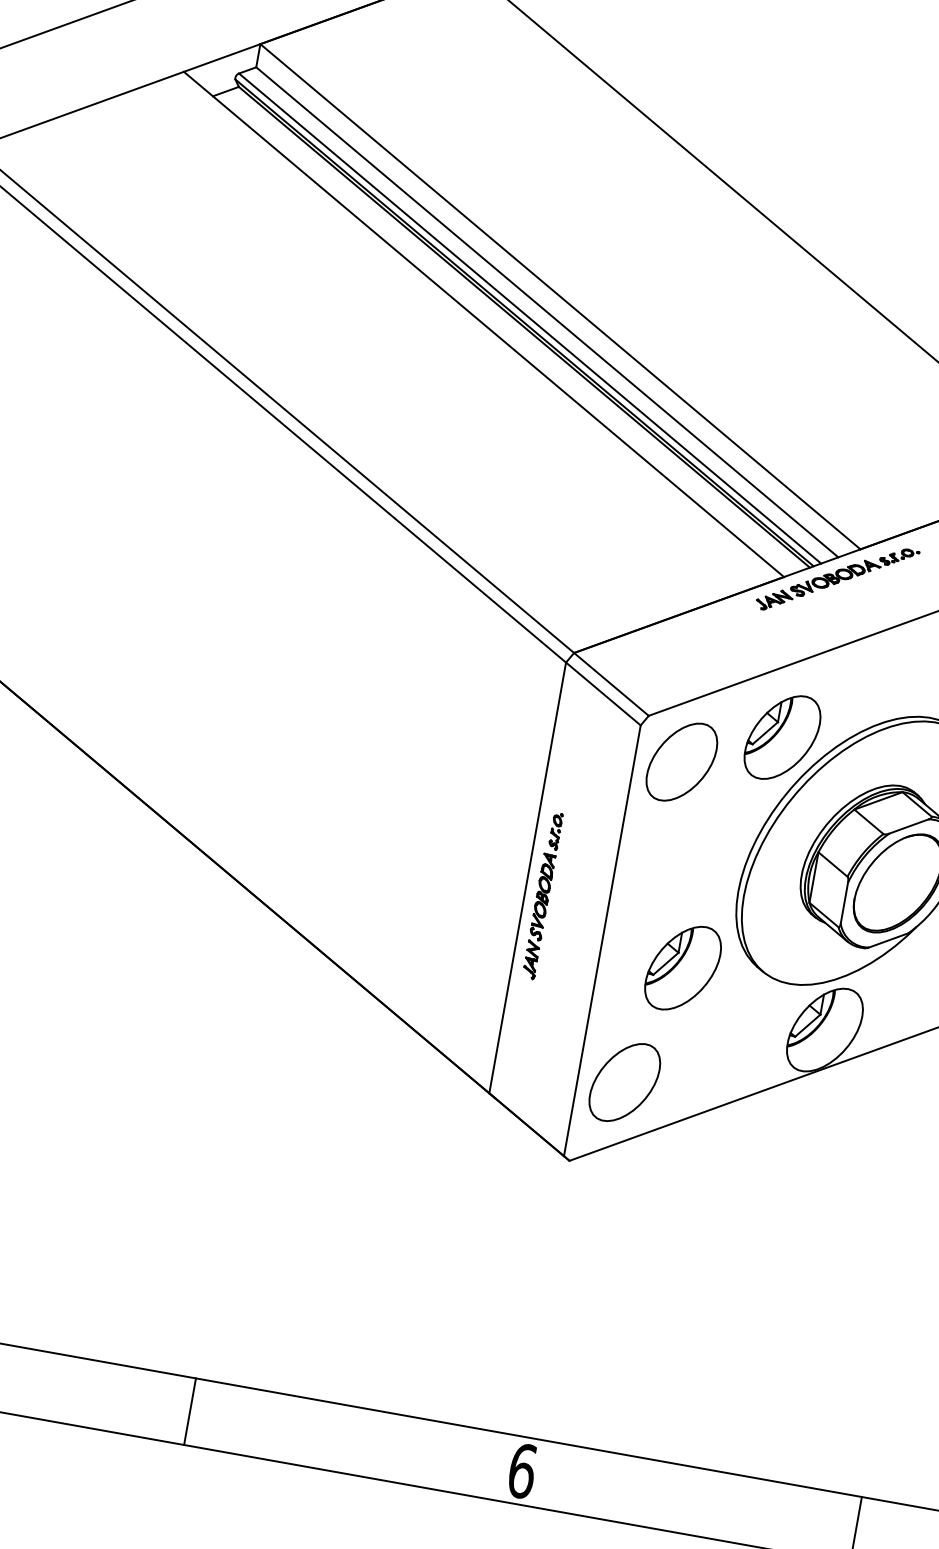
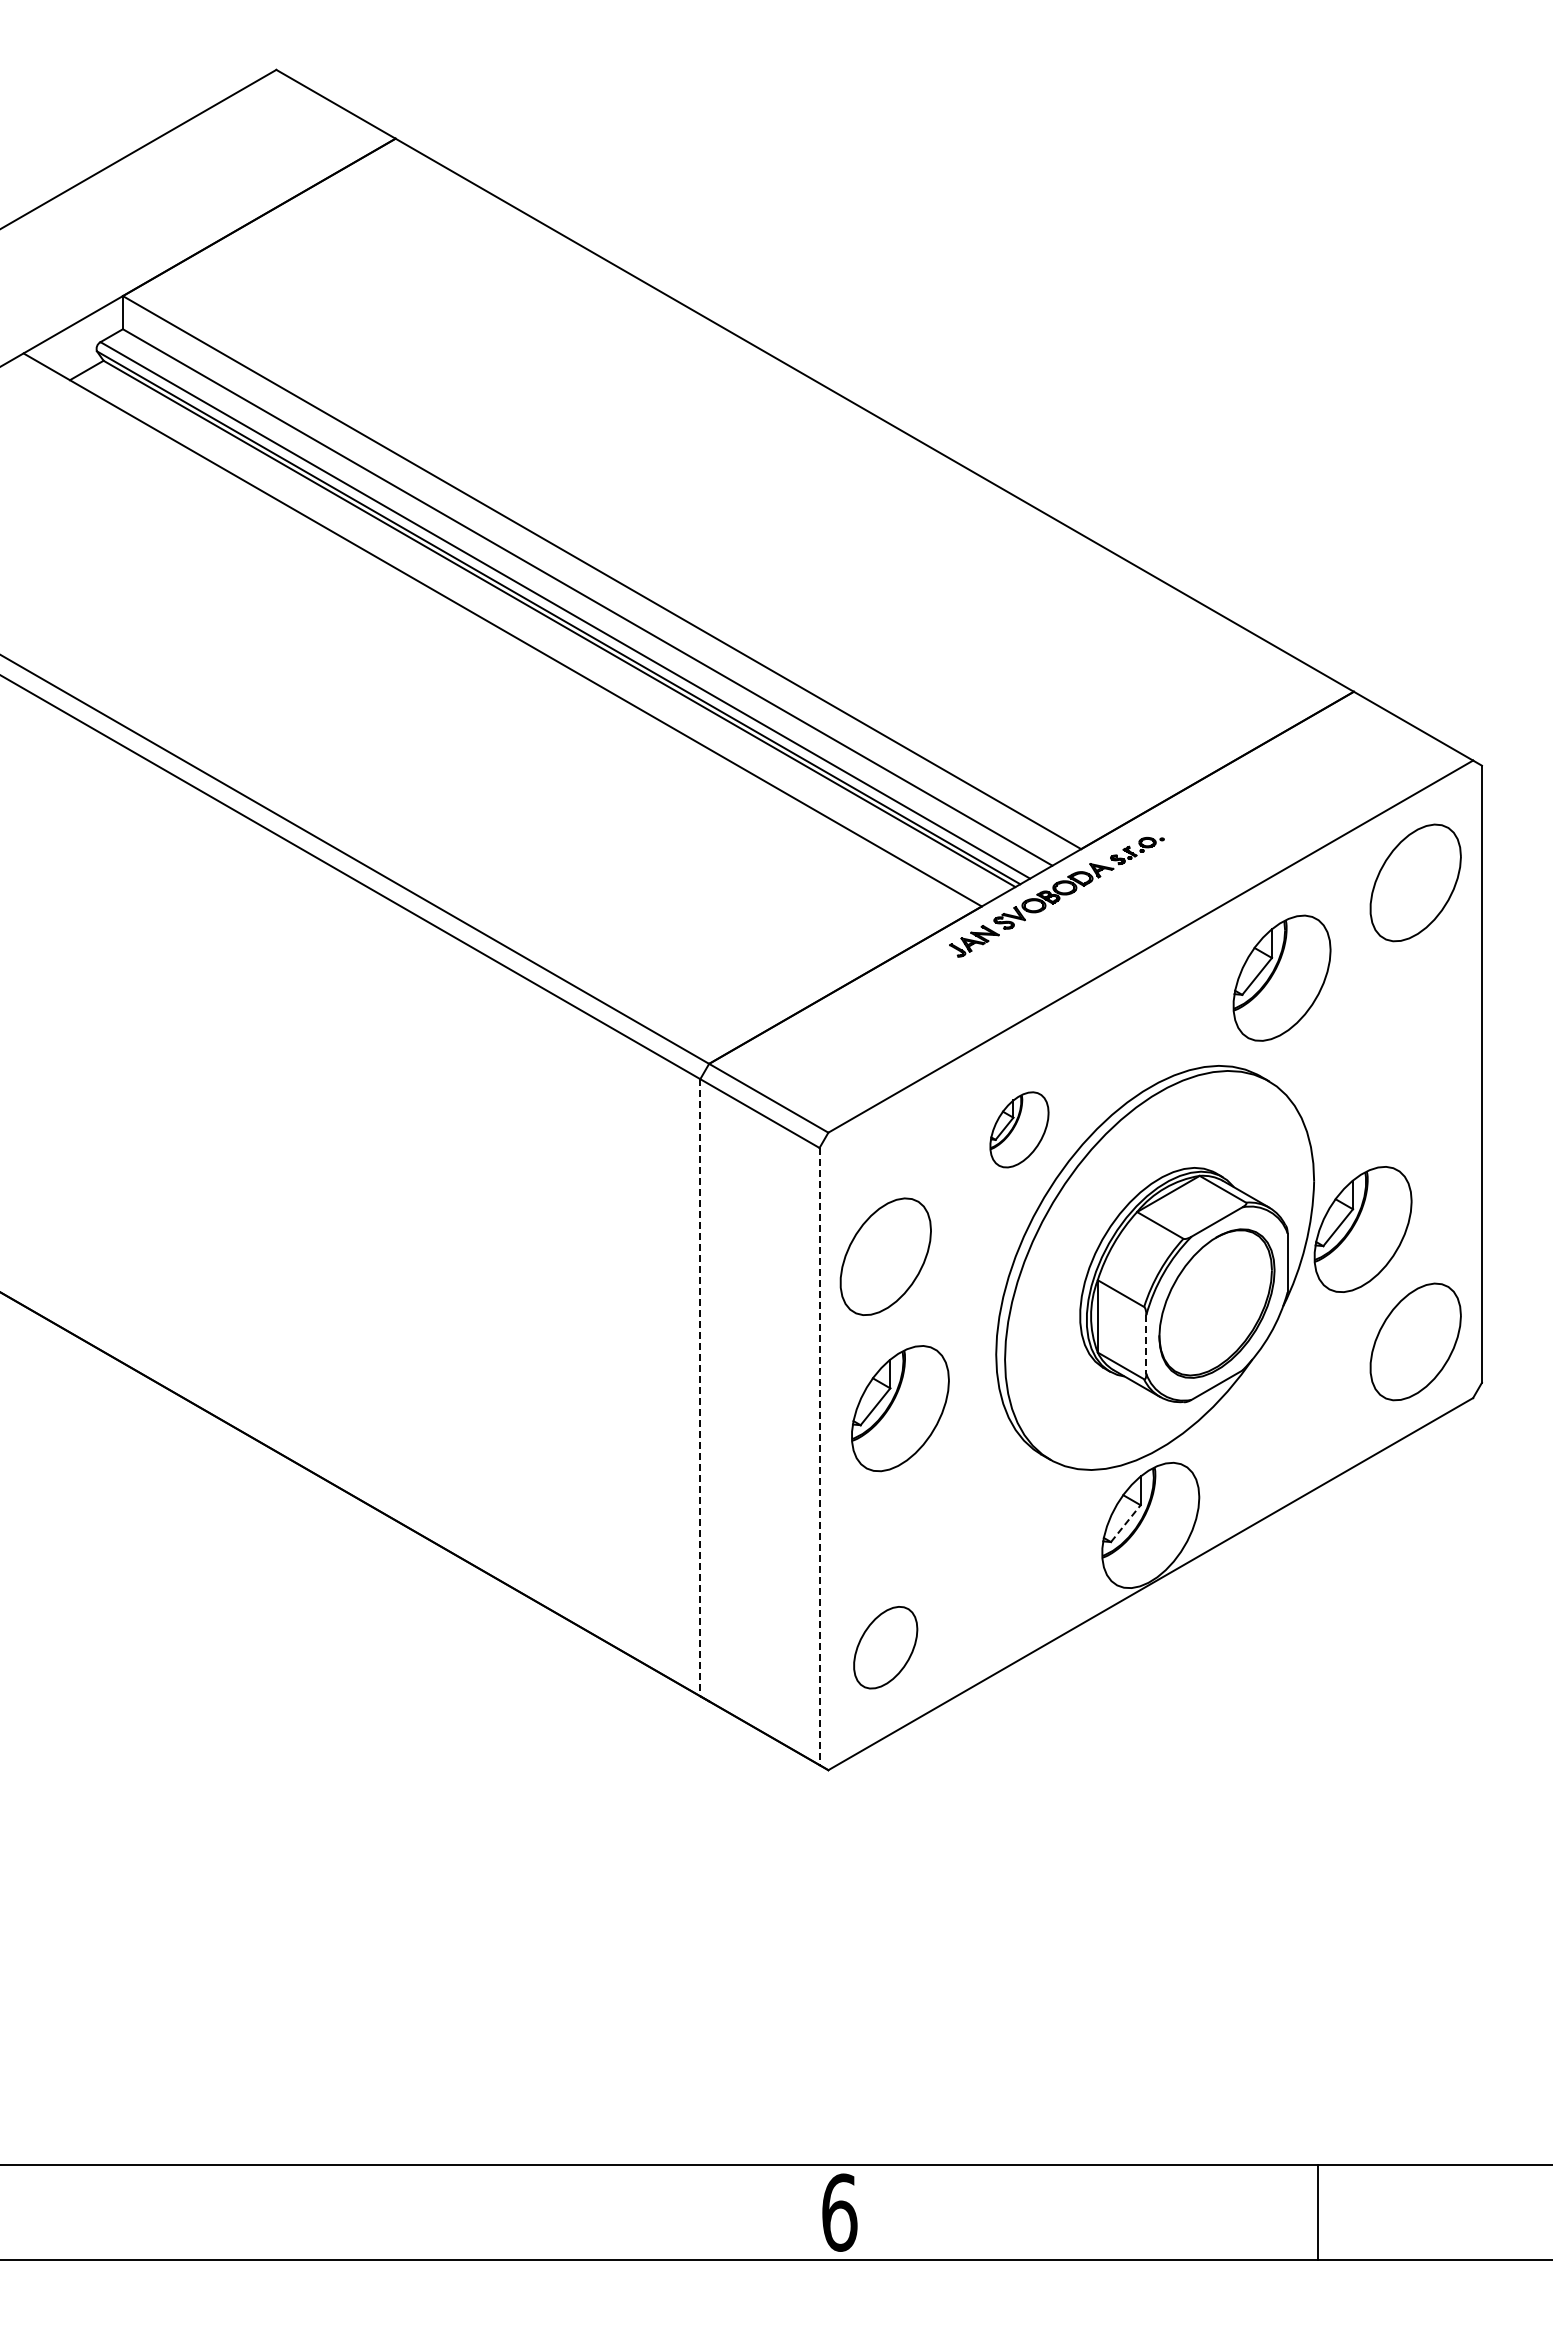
part: (782, 737) -> (1019, 1129), size x0.6
part: (681, 761) -> (885, 1256), moved
line: (527, 877) -> (700, 1387), solid -> dashed
part: (542, 895) -> (725, 1408), removed
line: (844, 903) -> (1146, 1344), solid -> dashed
line: (602, 940) -> (819, 1456), solid -> dashed
part: (683, 968) -> (900, 1408), moved
line: (807, 1025) -> (1125, 1523), solid -> dashed
part: (624, 1082) -> (885, 1647), size x0.7
line: (190, 1411) -> (363, 2212), removed

